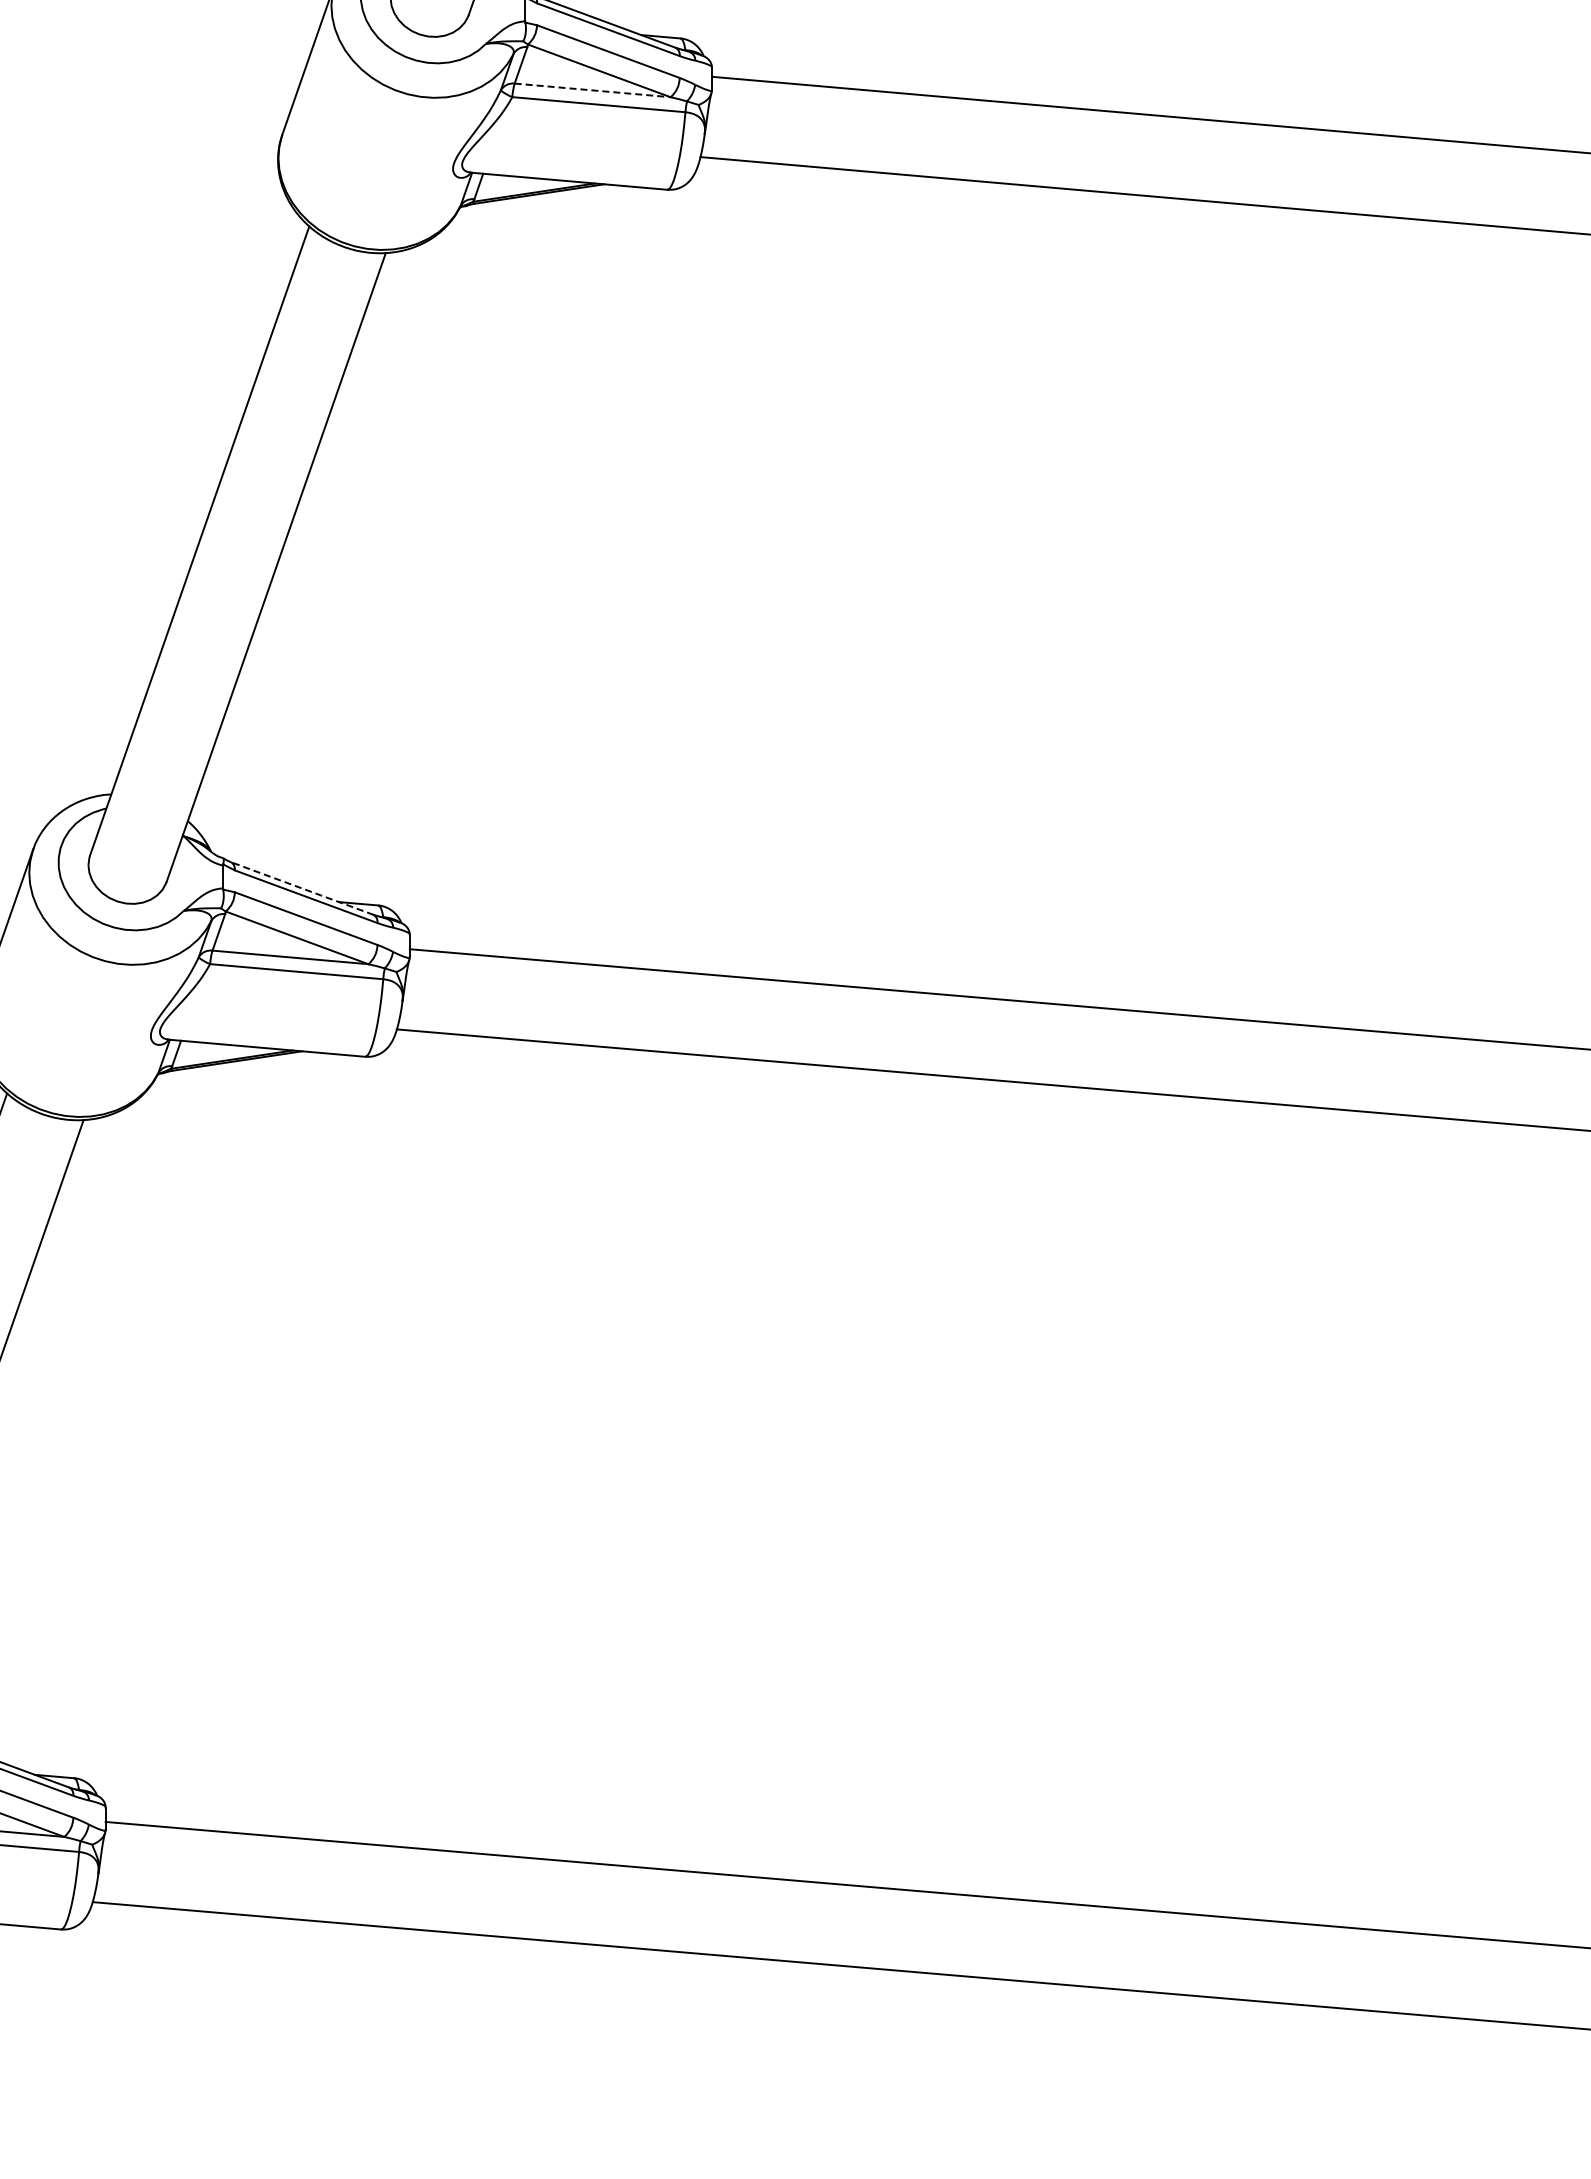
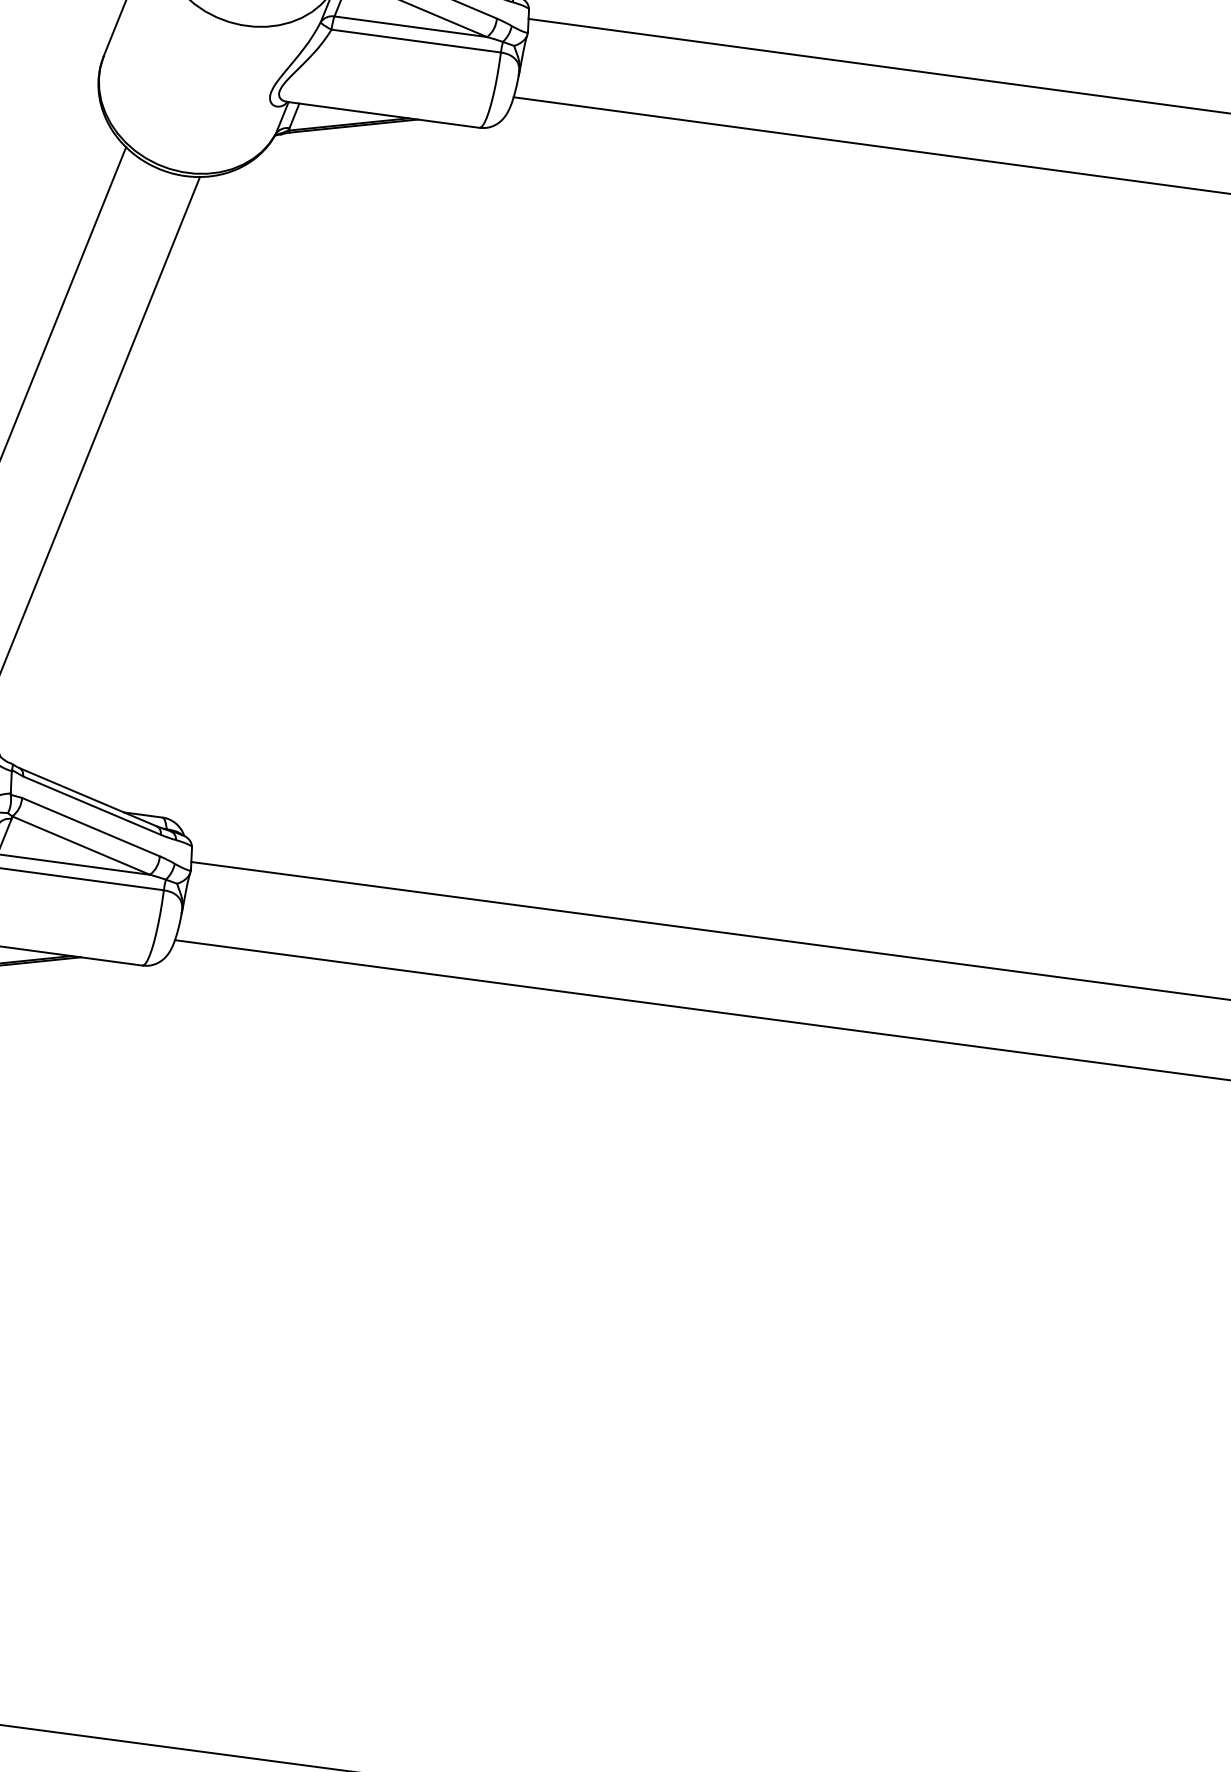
line: (593, 90) -> (411, 26), dashed -> solid
line: (301, 888) -> (87, 797), dashed -> solid

